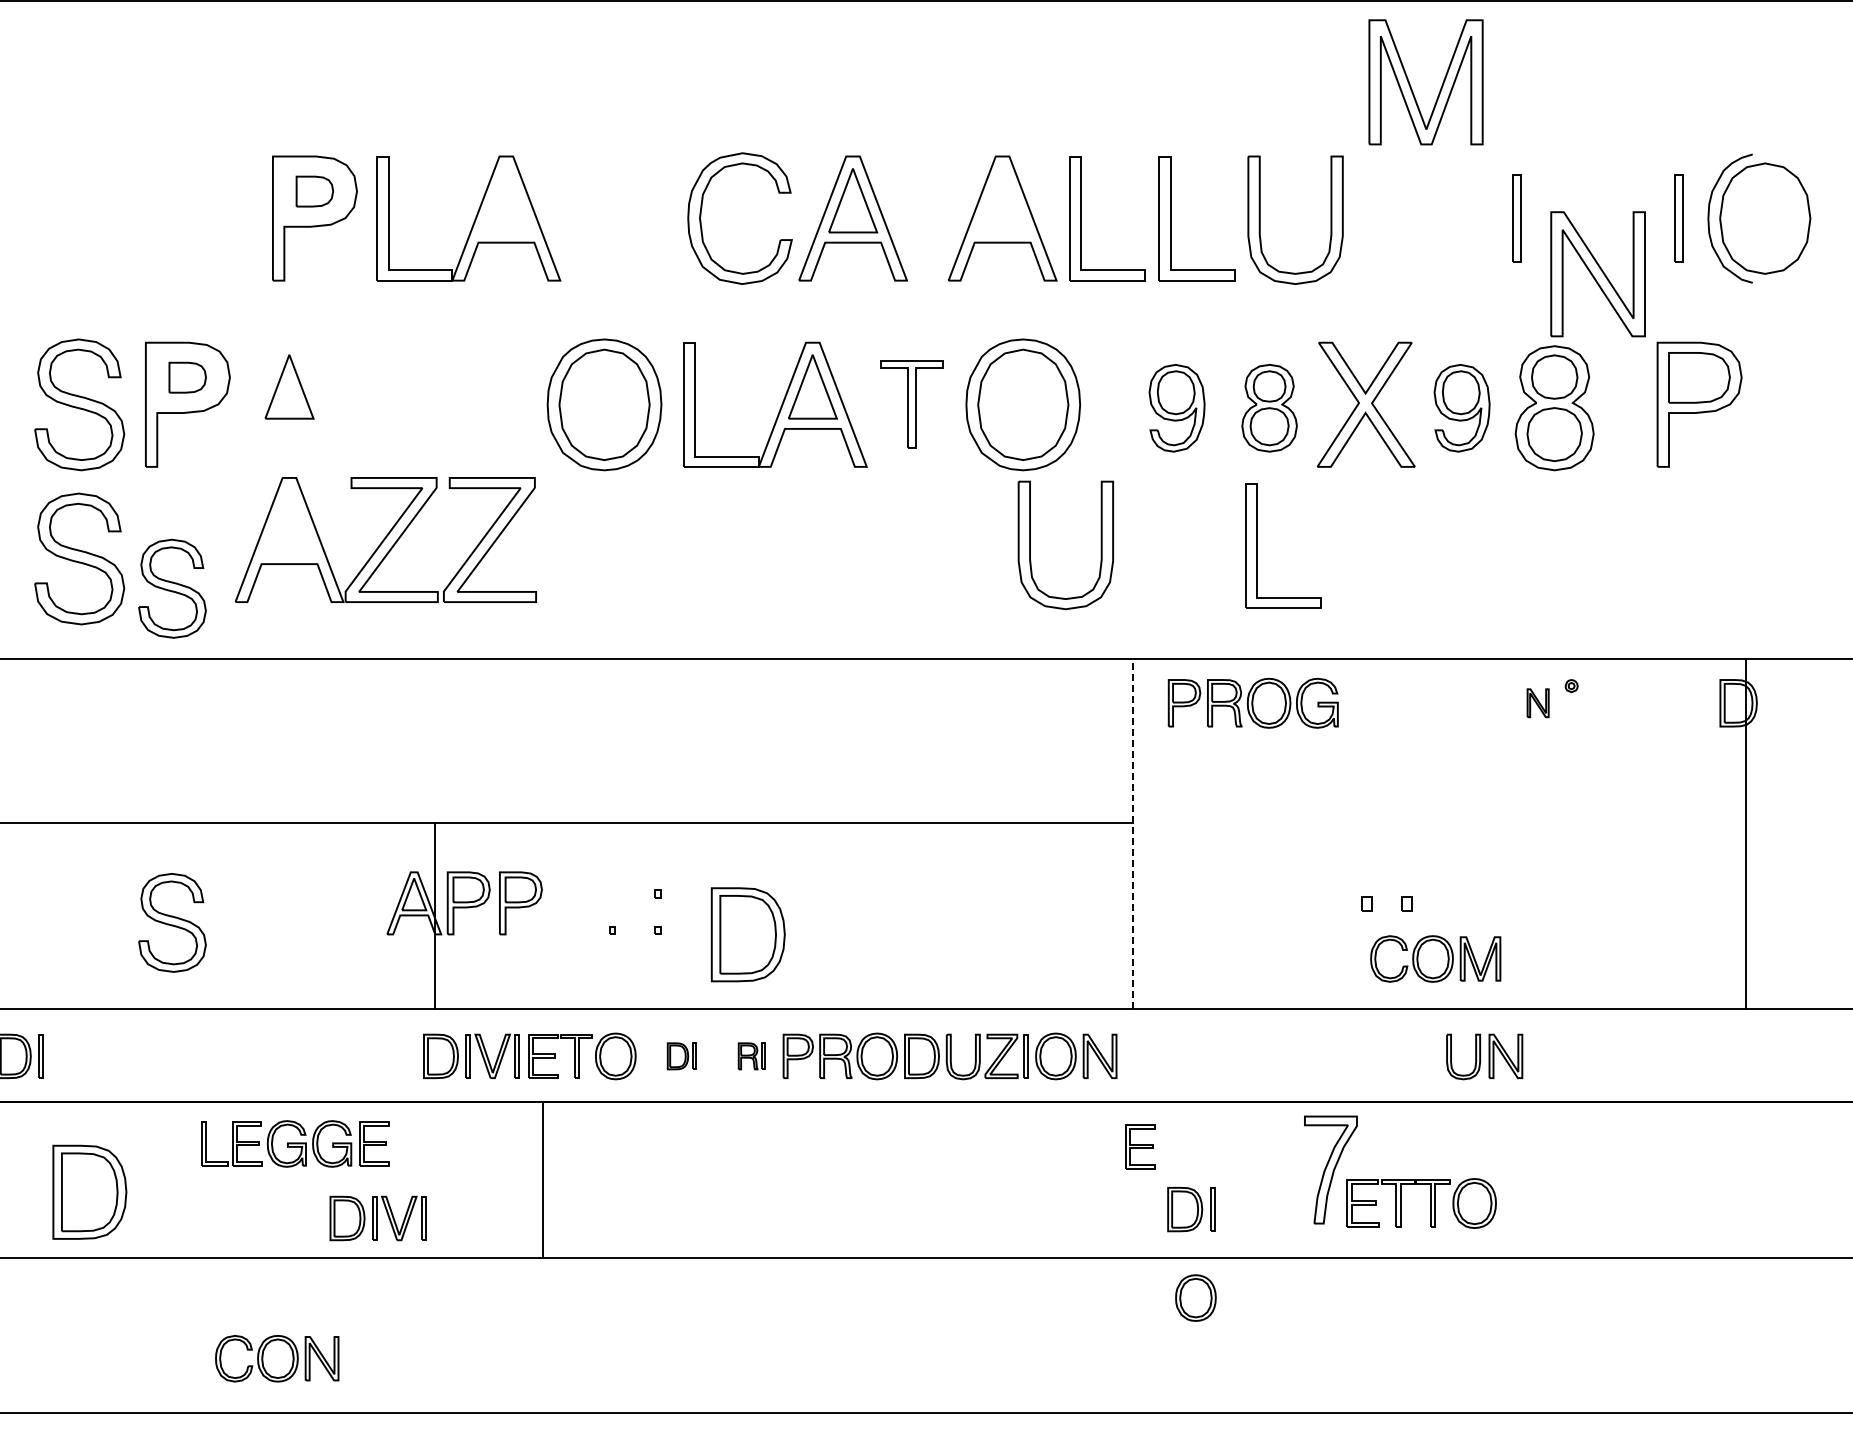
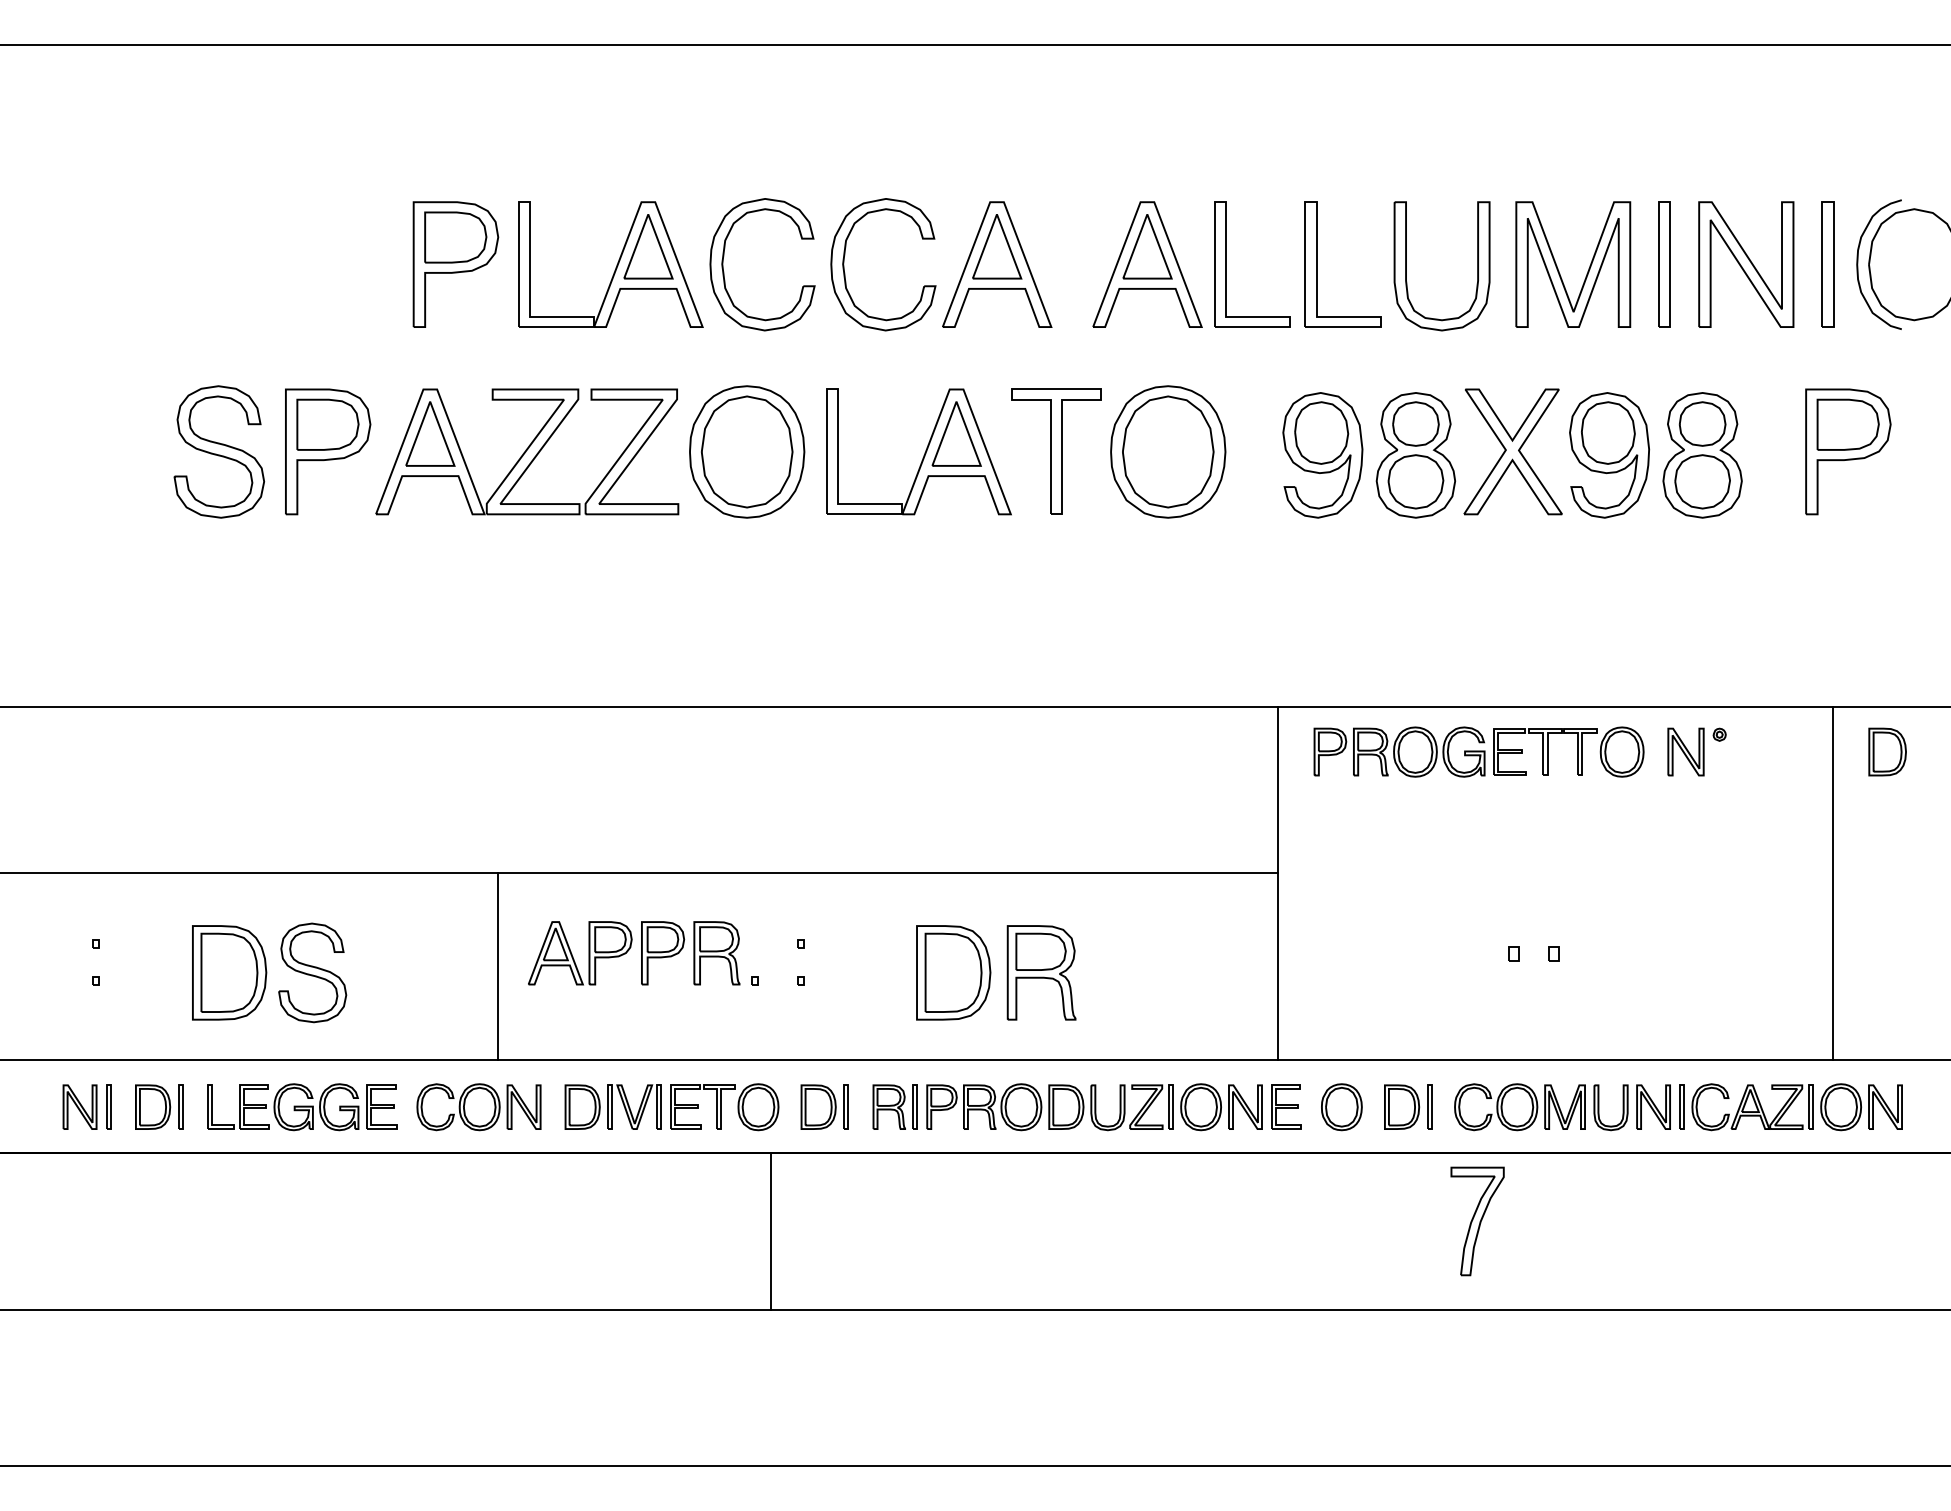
part: (1411, 86) -> (1558, 268), moved
part: (314, 191) -> (455, 237), size x1.67
part: (506, 200) -> (648, 246), added
part: (1002, 200) -> (1147, 246), added
part: (1516, 218) -> (1664, 264), size x1.43
part: (1678, 218) -> (1827, 264), size x1.43
part: (582, 225) -> (724, 271), added
part: (1598, 274) -> (1746, 264), moved
part: (187, 377) -> (327, 424), size x1.67
part: (912, 404) -> (1056, 451), size x1.43
part: (1176, 408) -> (1322, 455), size x1.43
part: (1269, 408) -> (1415, 455), size x1.43
part: (1462, 408) -> (1609, 455), size x1.43
part: (386, 539) -> (527, 451), moved
part: (1030, 545) -> (1175, 593), removed
part: (1257, 545) -> (1403, 593), removed
part: (79, 558) -> (219, 606), removed
part: (172, 588) -> (312, 636), removed
part: (1537, 702) -> (1685, 751), size x1.67
line: (1132, 832) -> (1278, 882), dashed -> solid
line: (1745, 833) -> (1832, 883), moved
part: (574, 903) -> (716, 953), added
line: (434, 915) -> (497, 965), moved
part: (897, 922) -> (1041, 972), added
part: (748, 934) -> (953, 972), moved
part: (1435, 959) -> (1519, 1107), moved
part: (681, 1055) -> (824, 1106), size x1.67
part: (751, 1055) -> (894, 1106), size x1.67
part: (1642, 1056) -> (1790, 1107), added
part: (295, 1144) -> (302, 1107), moved
part: (1140, 1146) -> (1286, 1106), moved
line: (542, 1180) -> (770, 1231), moved
part: (89, 1191) -> (229, 972), moved
part: (1430, 1202) -> (1577, 751), moved
part: (1191, 1208) -> (1408, 1106), moved
part: (377, 1217) -> (518, 1269), removed
part: (1195, 1298) -> (1341, 1107), moved
part: (276, 1359) -> (478, 1107), moved

